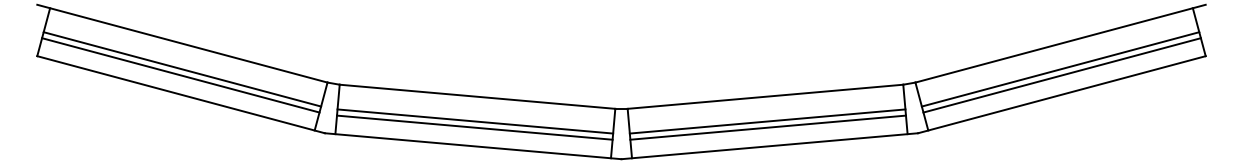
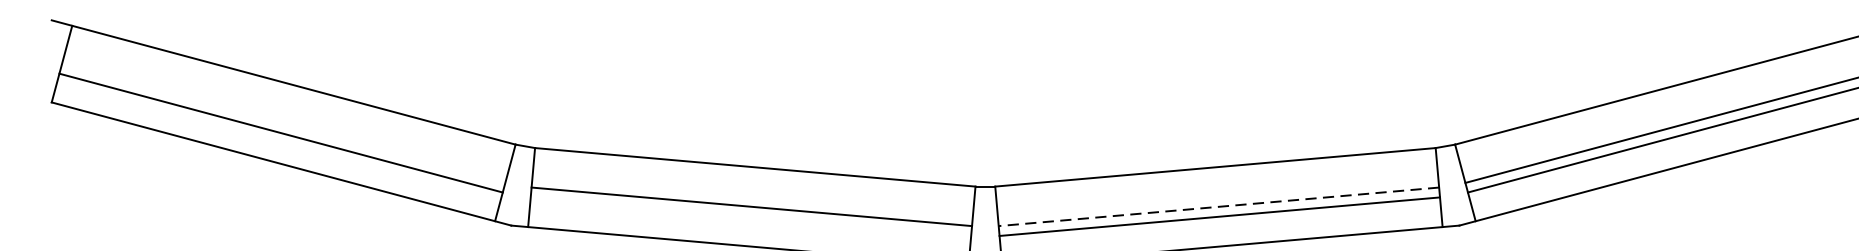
line: (182, 69) -> (283, 123), removed
line: (767, 121) -> (1218, 206), solid -> dashed
line: (474, 127) -> (750, 216), removed

